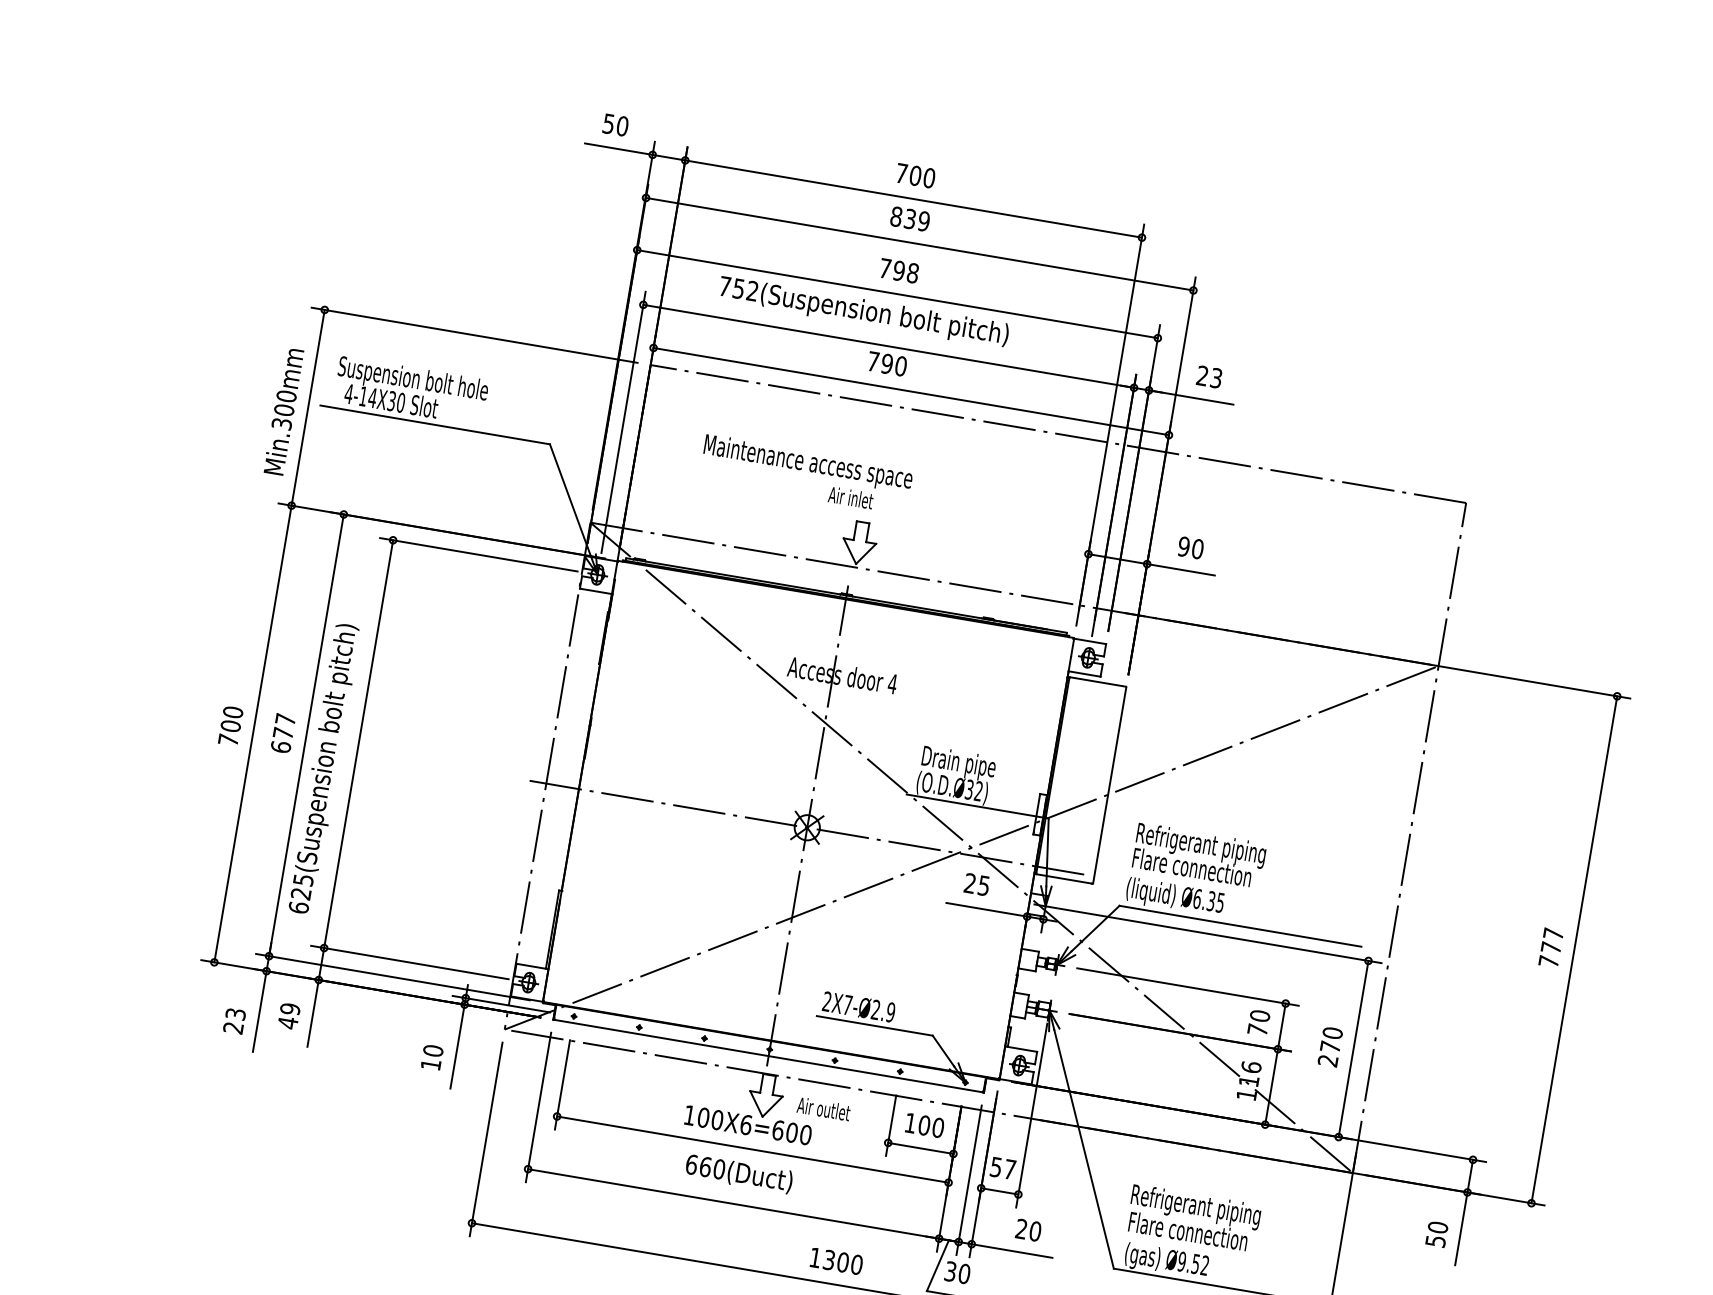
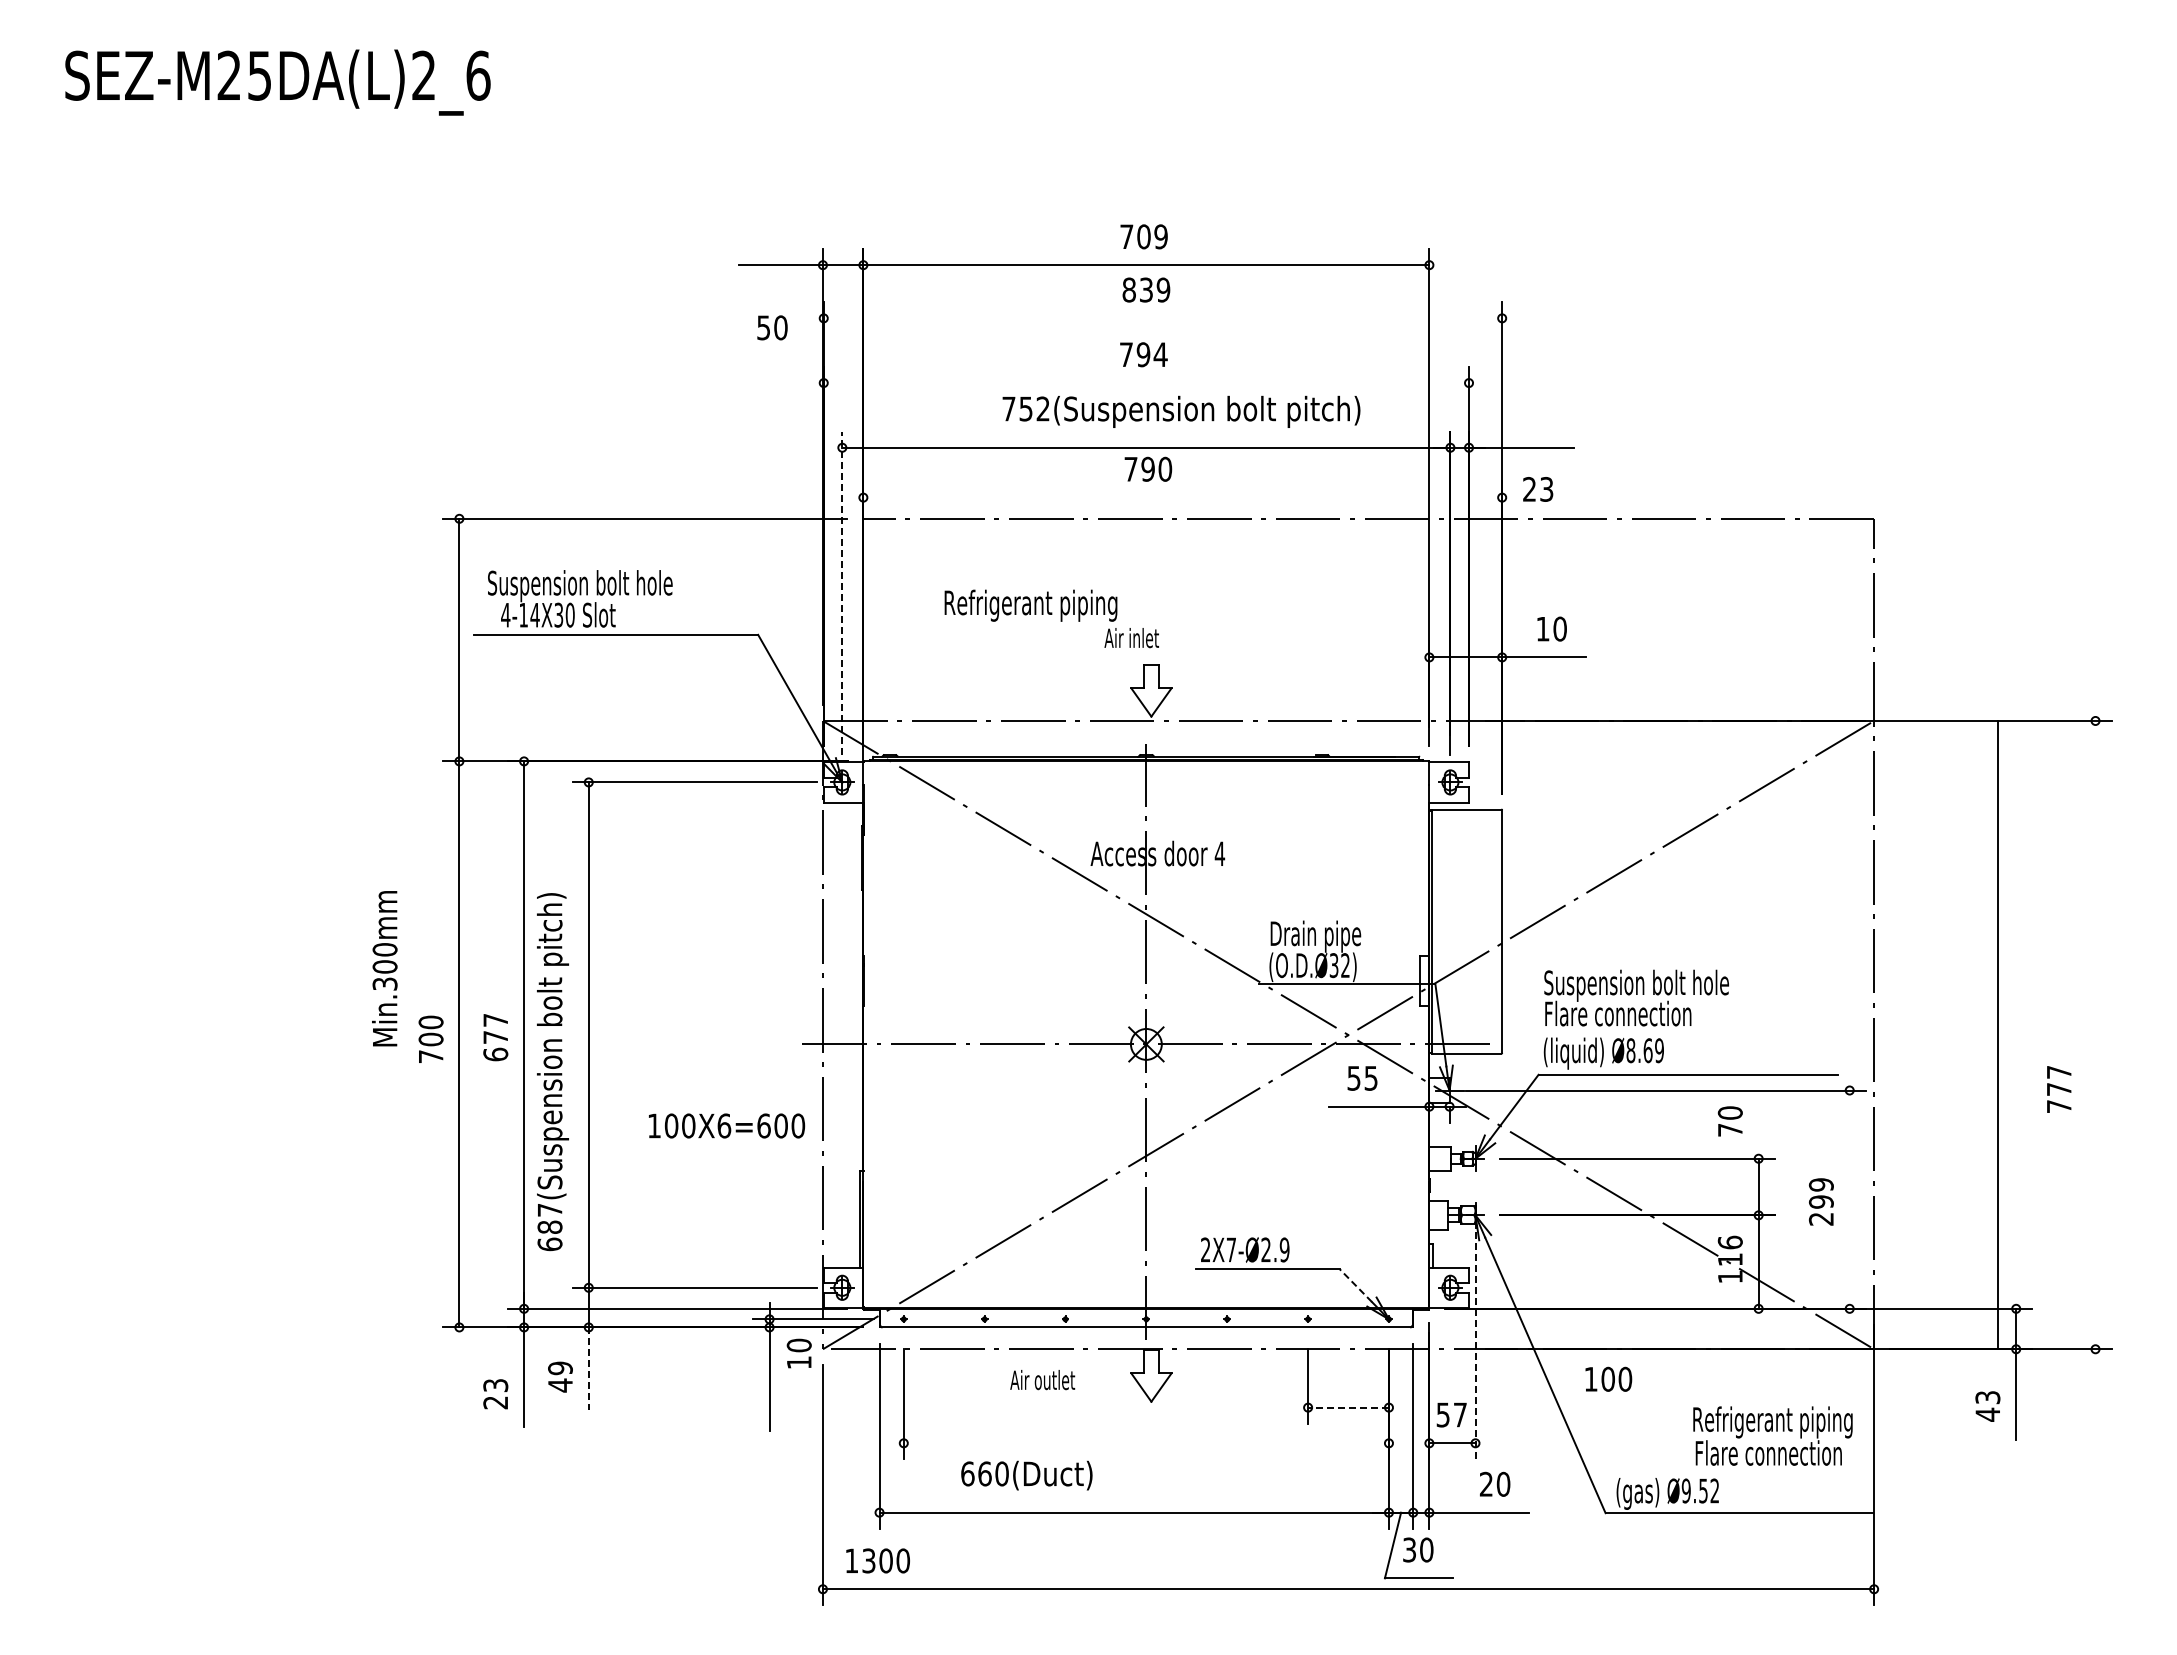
text: (615, 124) -> (772, 327), moved
text: (928, 177) -> (1160, 236), 700 -> 709
line: (919, 244) -> (1162, 318), removed
text: (912, 273) -> (1160, 354), 798 -> 794
line: (897, 294) -> (1146, 383), removed
text: (863, 312) -> (1181, 411), moved
text: (1209, 377) -> (1538, 489), moved
line: (911, 391) -> (1182, 497), removed
text: (283, 411) -> (384, 968), moved
line: (623, 422) -> (842, 593), solid -> dashed
text: (809, 463) -> (1074, 605), Maintenance access space -> Refrigerant piping
text: (1183, 546) -> (1542, 628), 90 -> 10
text: (1210, 847) -> (1636, 985), Refrigerant piping -> Suspension bolt hole
text: (969, 882) -> (1353, 1077), 25 -> 55
text: (301, 886) -> (549, 1218), 625(Suspension -> 687(Suspension
text: (1208, 900) -> (1644, 1050), Ø6.35 -> Ø8.69
text: (1551, 947) -> (2059, 1089), moved
line: (1574, 949) -> (1997, 1034), moved
line: (312, 1013) -> (588, 1369), solid -> dashed
text: (1258, 1022) -> (1729, 1121), moved
text: (1330, 1040) -> (1820, 1193), 270 -> 299
line: (1353, 1048) -> (1849, 1199), removed
line: (943, 1050) -> (1355, 1285), solid -> dashed
text: (431, 1057) -> (798, 1353), moved
text: (823, 1109) -> (1042, 1380), moved
line: (1031, 1115) -> (1475, 1345), solid -> dashed
text: (924, 1124) -> (1608, 1378), moved
text: (748, 1125) -> (727, 1125), moved
line: (920, 1148) -> (1348, 1407), solid -> dashed
line: (752, 1149) -> (1145, 1443), removed
text: (738, 1173) -> (1026, 1475), moved
text: (1193, 1217) -> (1772, 1435), moved
text: (1436, 1233) -> (1987, 1405), 50 -> 43
text: (836, 1260) -> (877, 1560), moved

